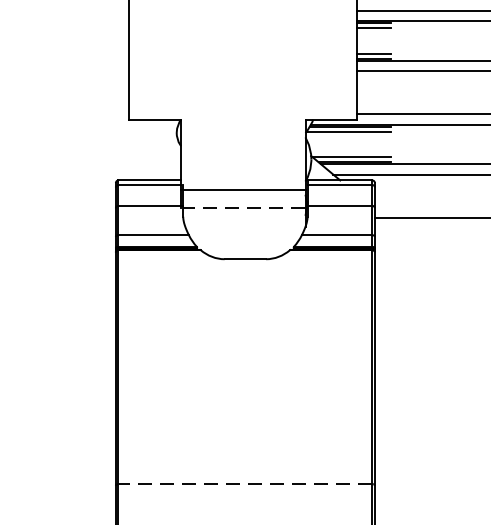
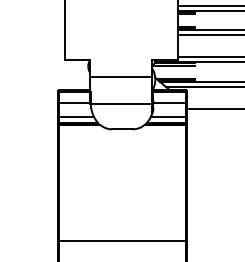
line: (243, 189) -> (121, 76), moved
line: (243, 207) -> (121, 103), dashed -> solid
line: (243, 484) -> (121, 241), dashed -> solid

